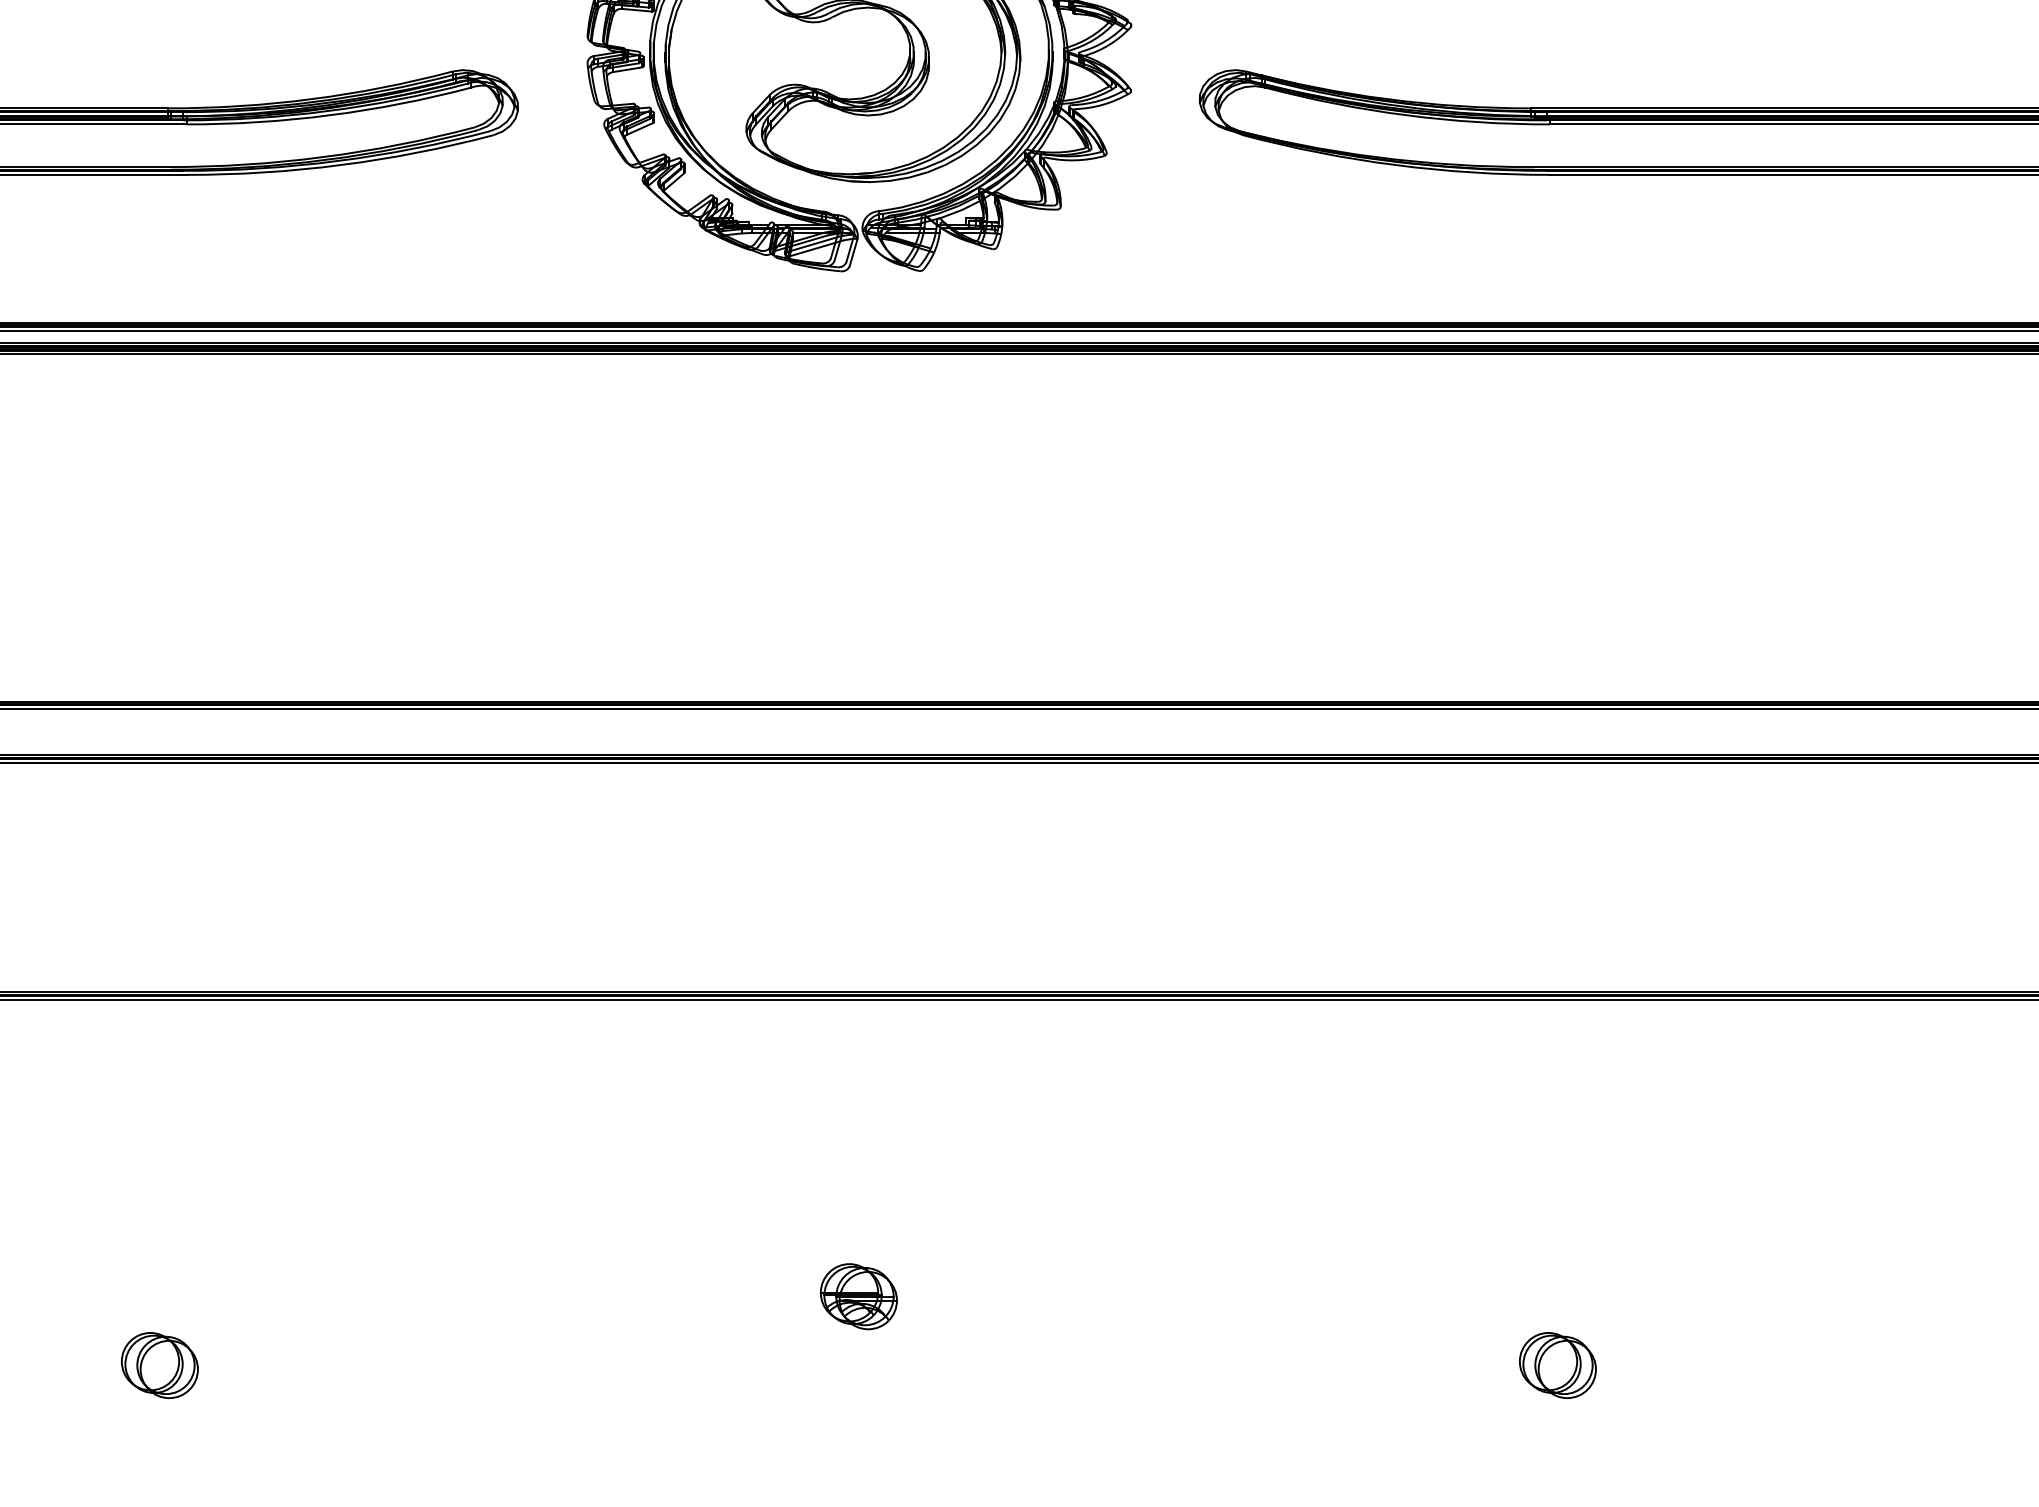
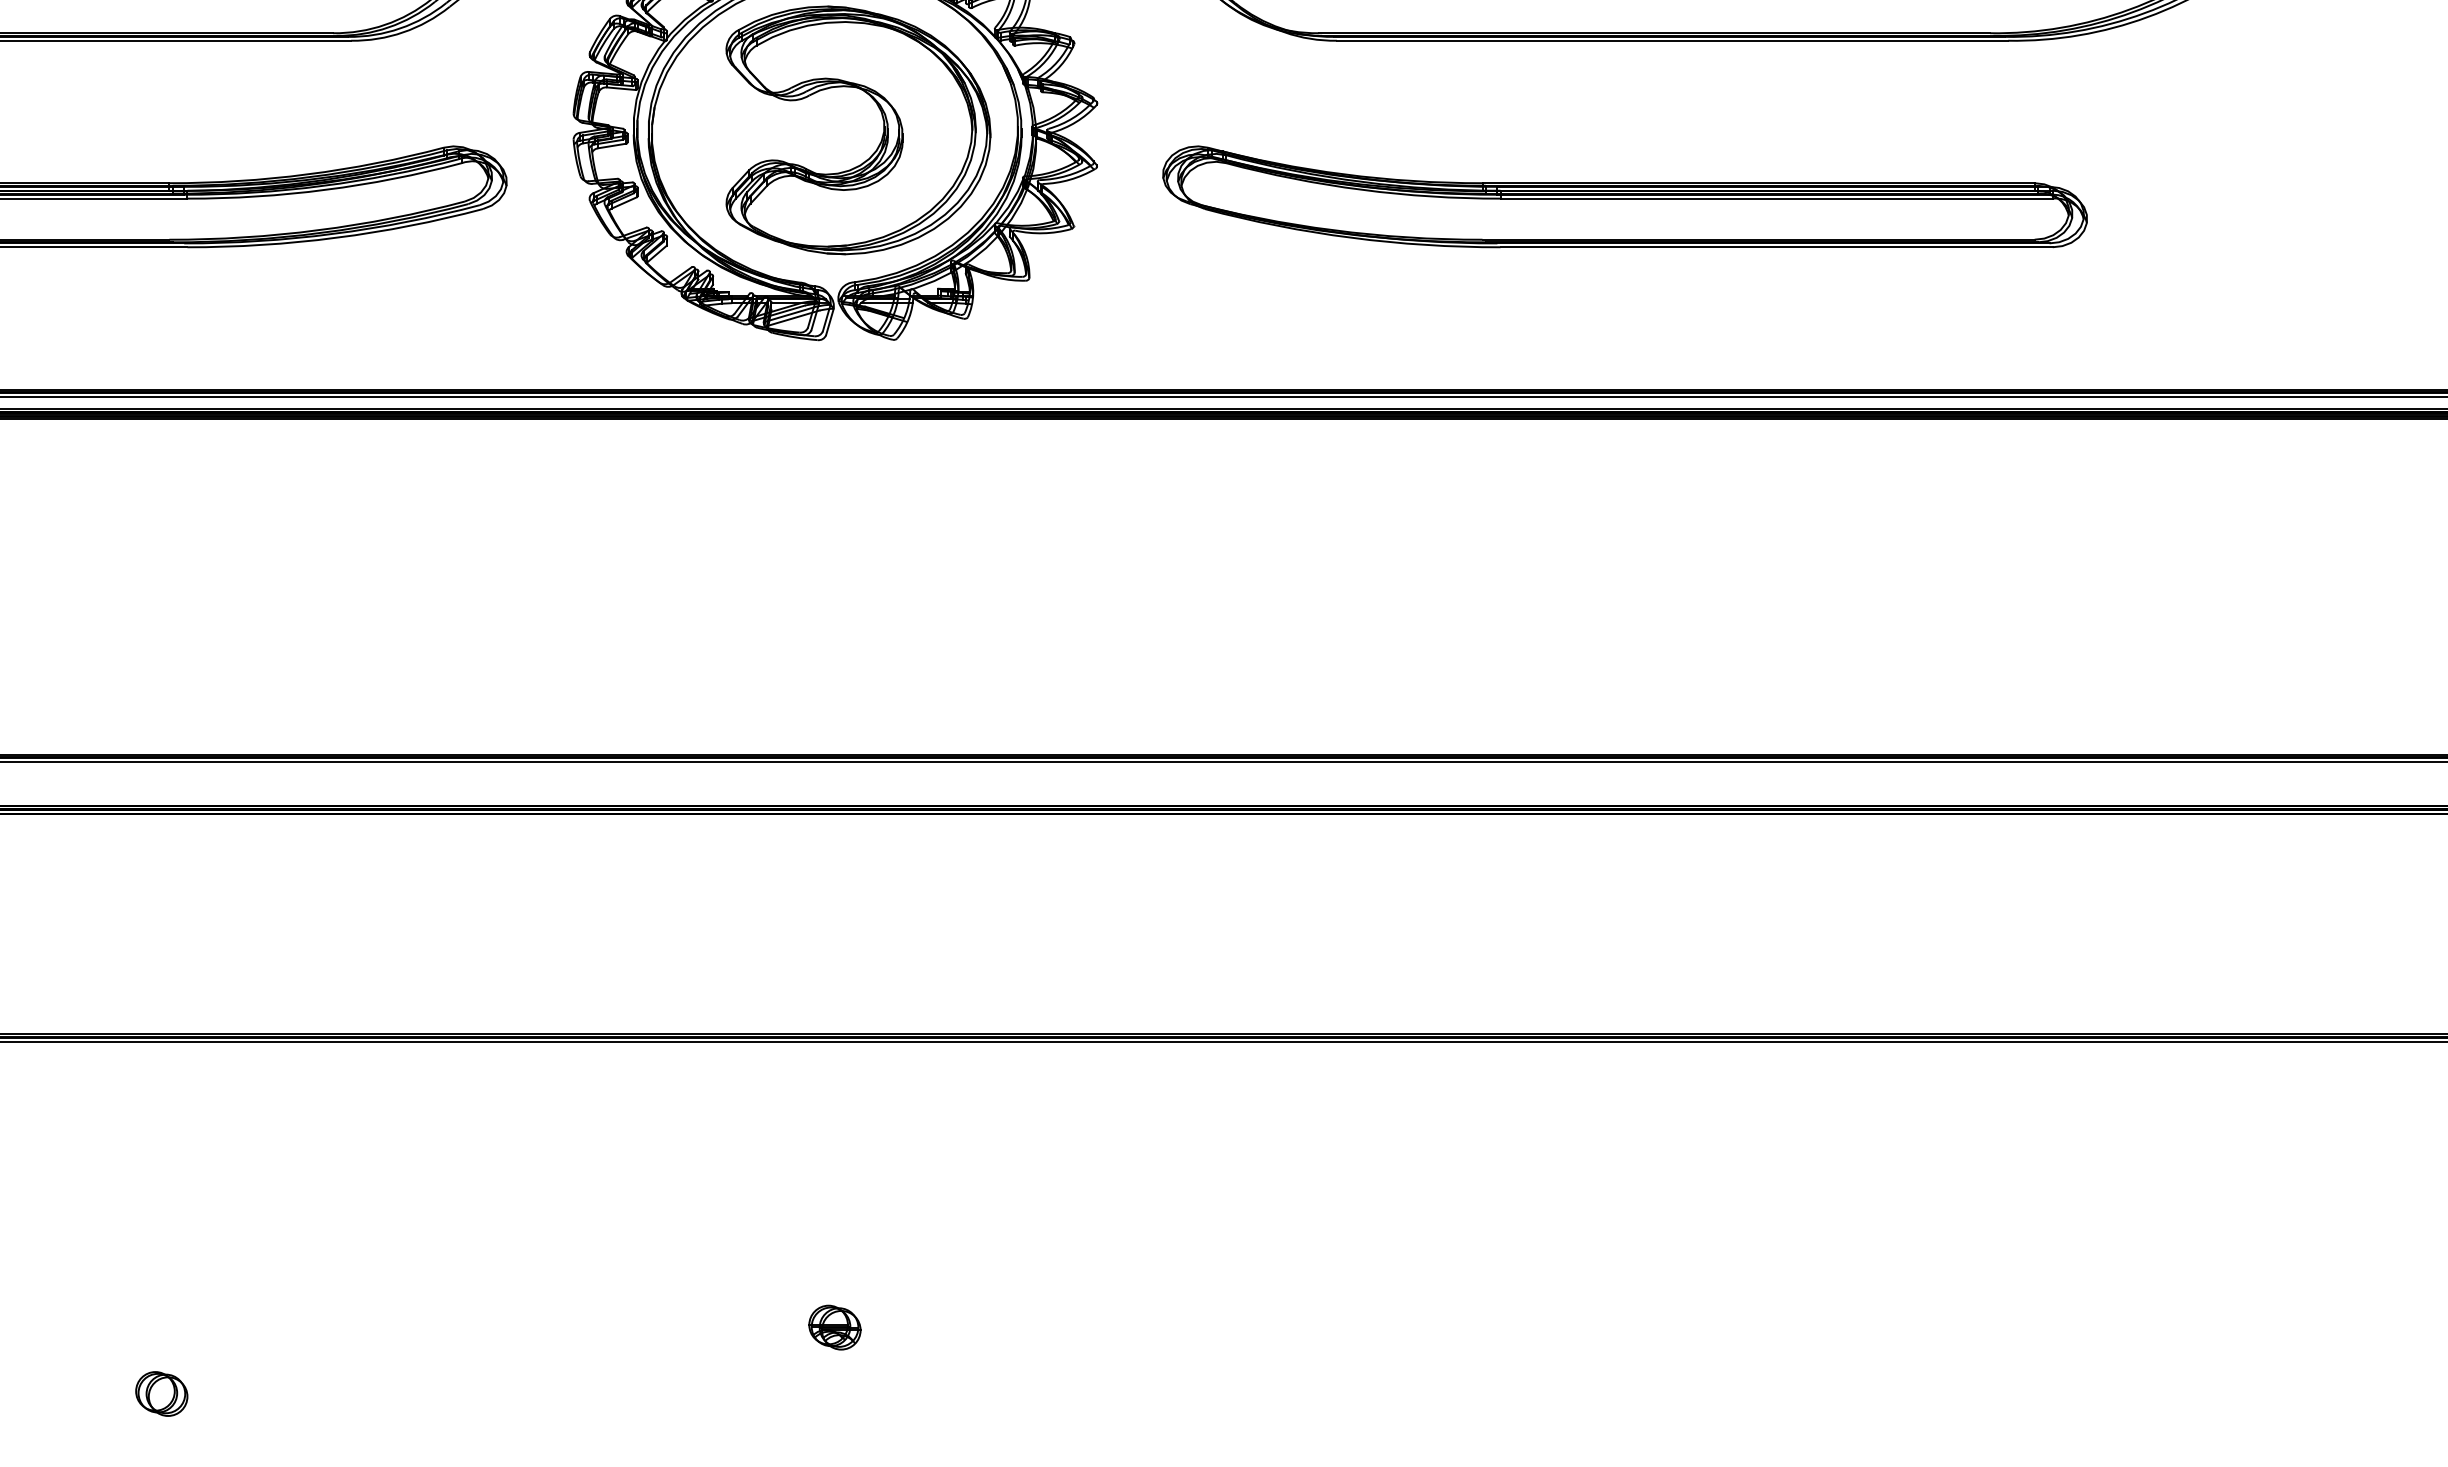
part: (858, 1296) -> (834, 1327), size x0.7
part: (159, 1365) -> (161, 1393), size x0.7
part: (1557, 1365) -> (1507, 1393), removed

